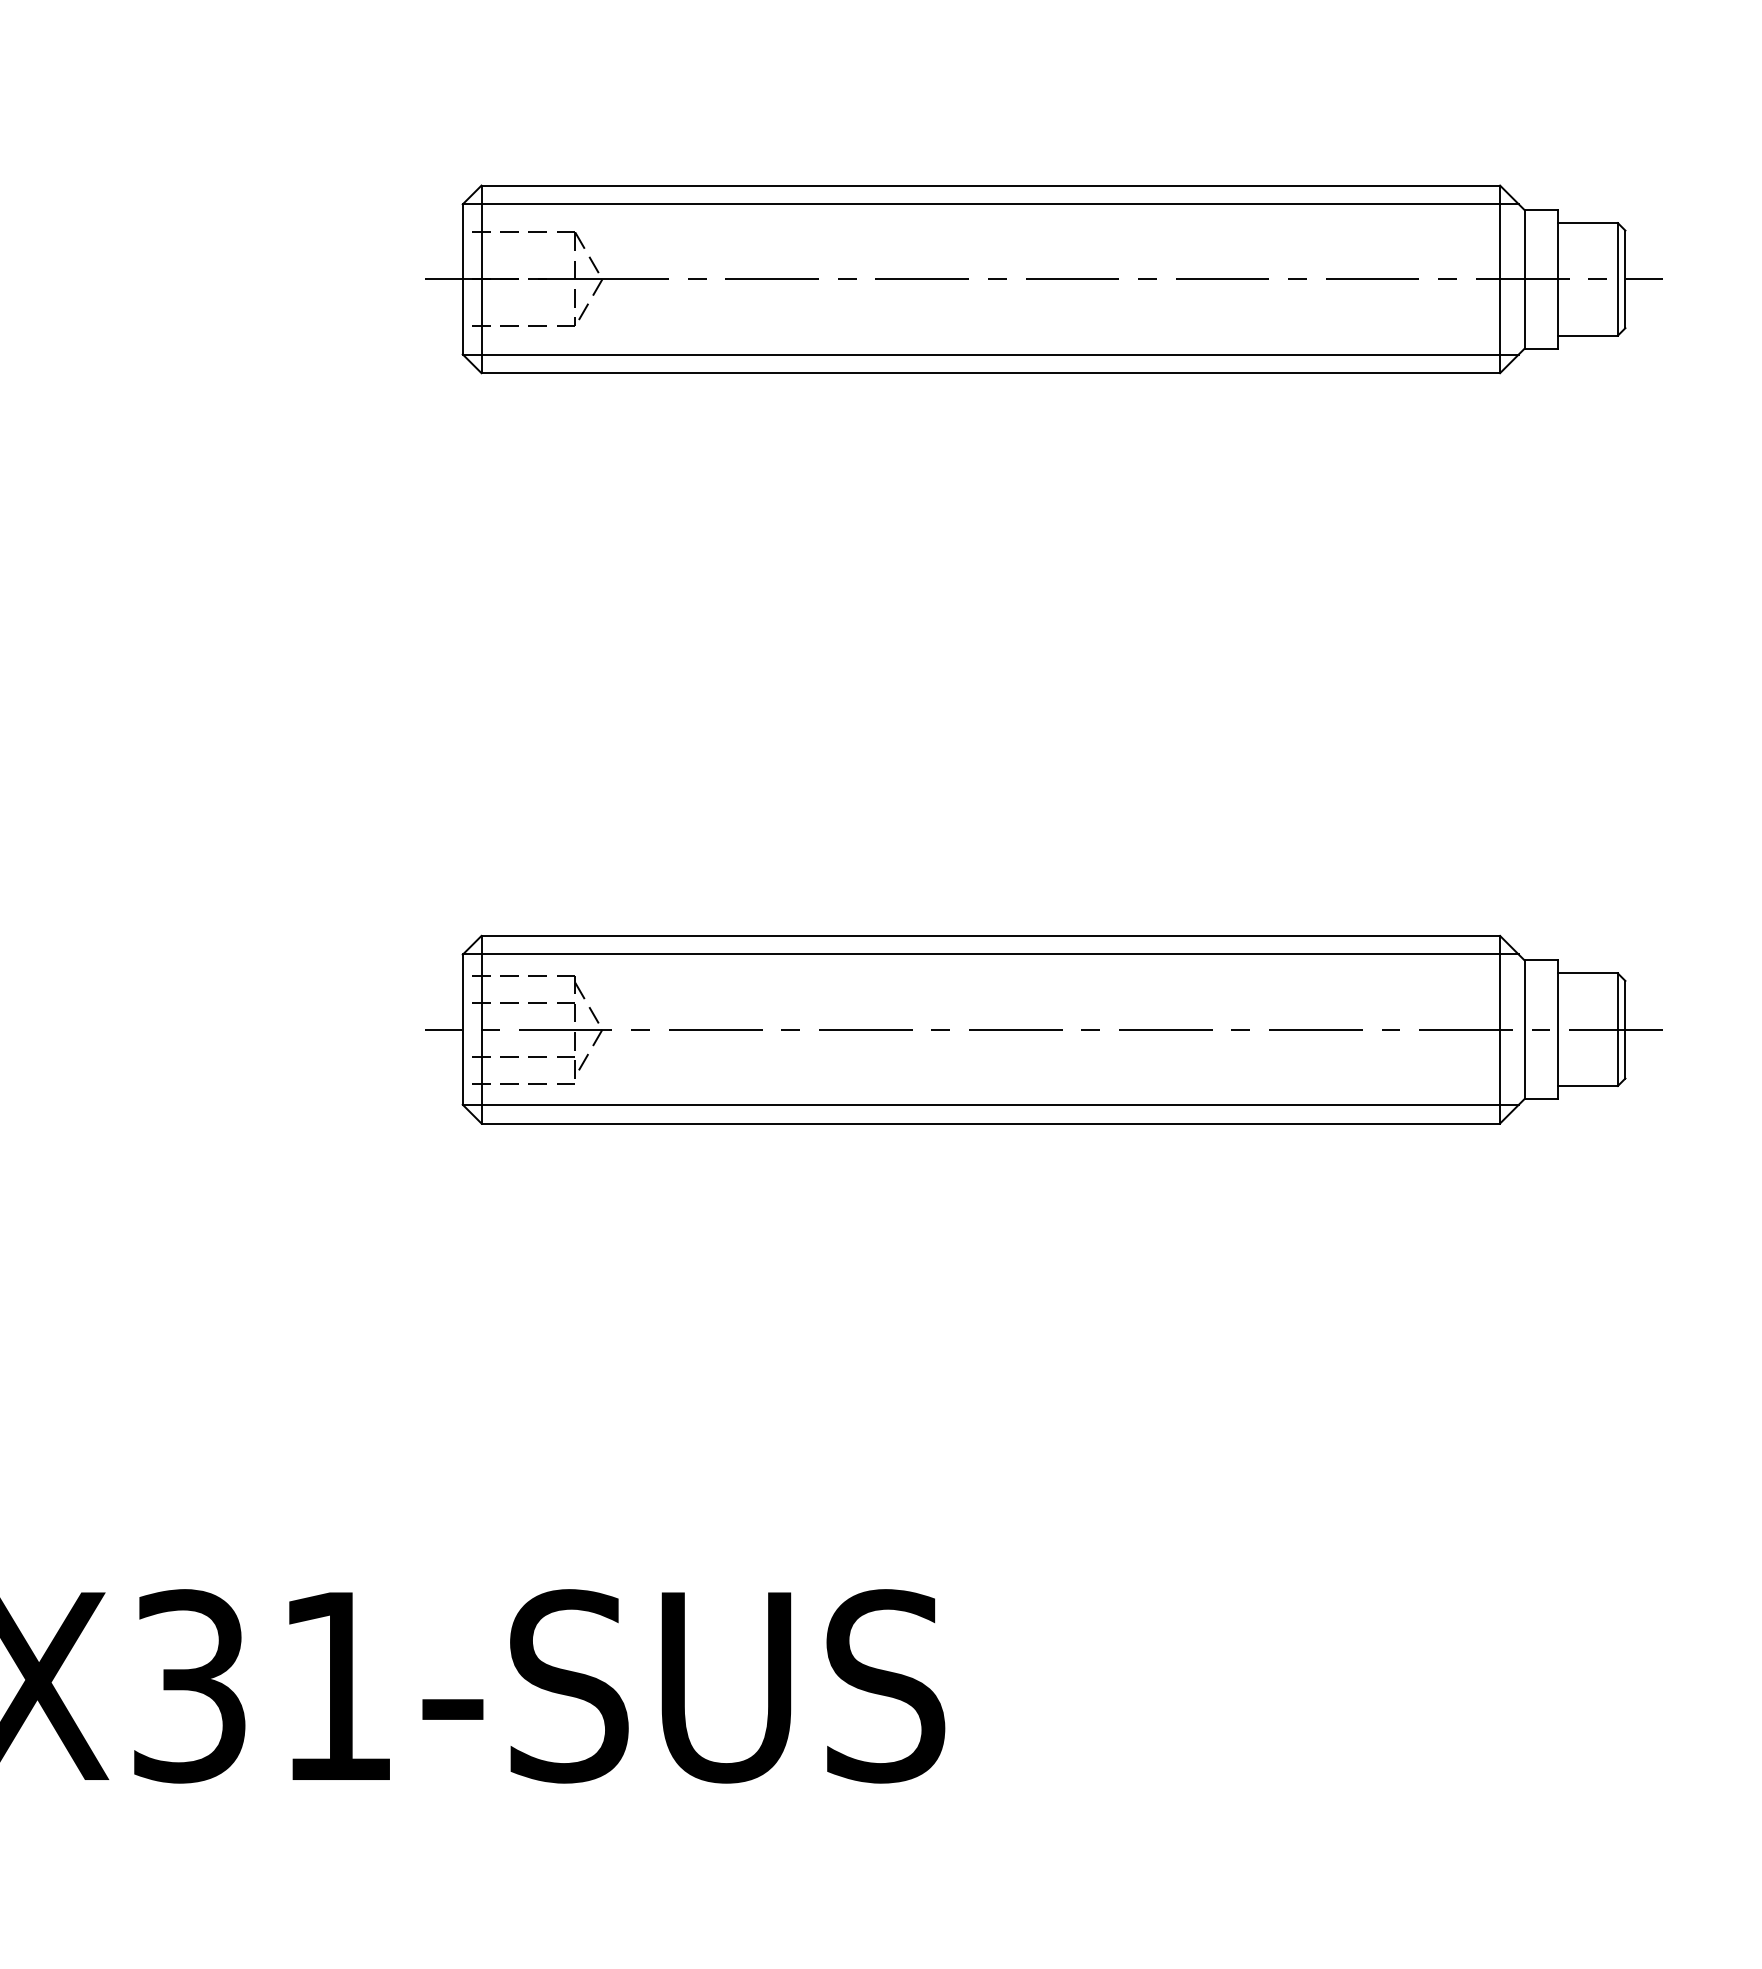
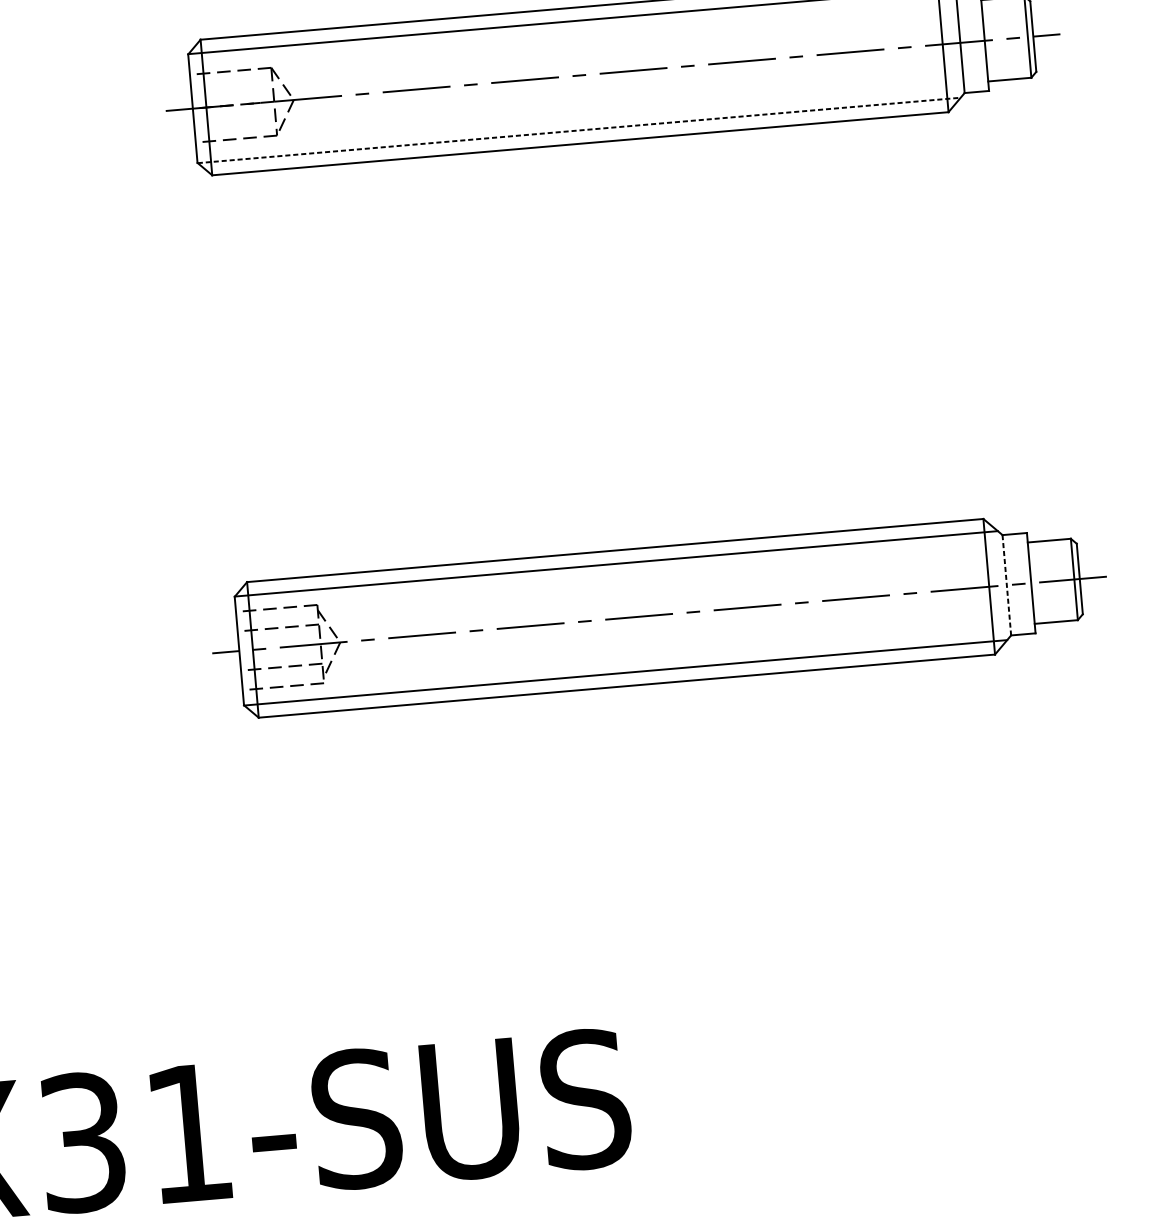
line: (990, 354) -> (579, 130), solid -> dashed
line: (1524, 1030) -> (1006, 585), solid -> dashed

